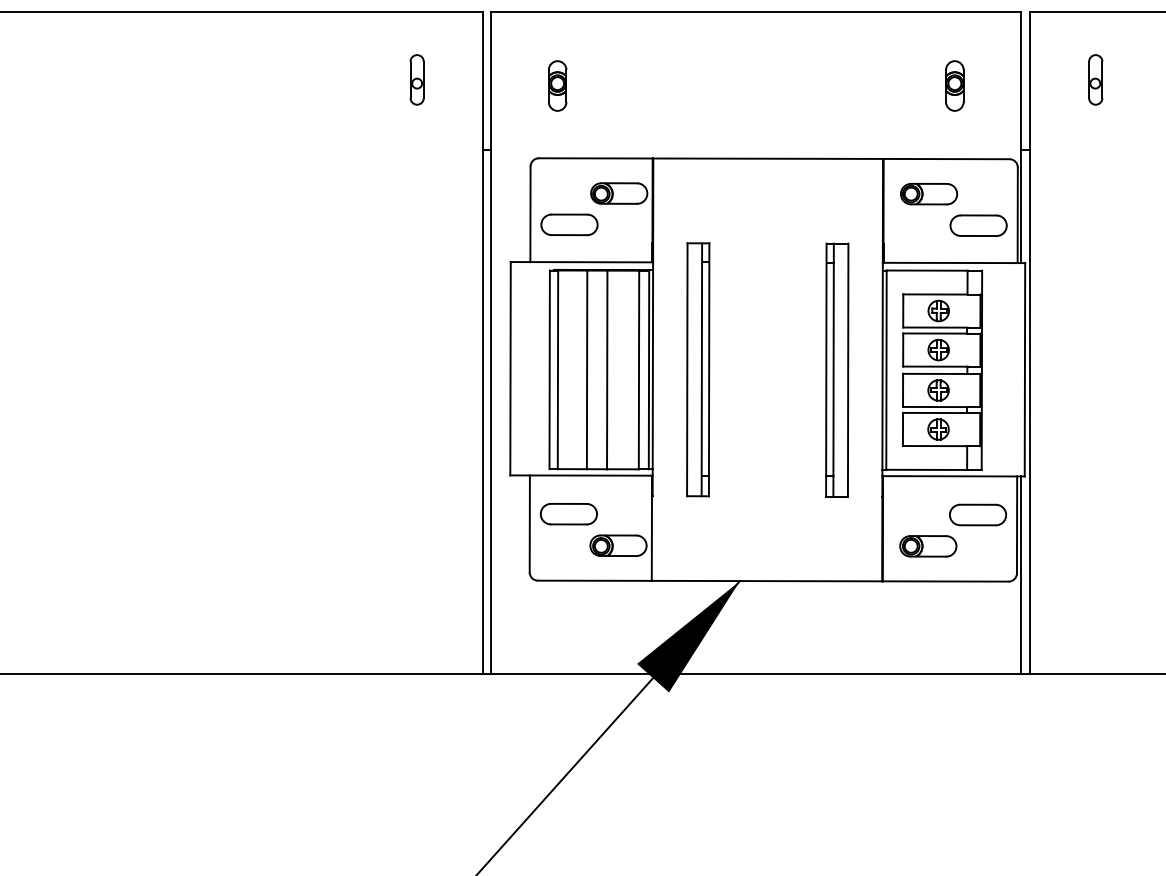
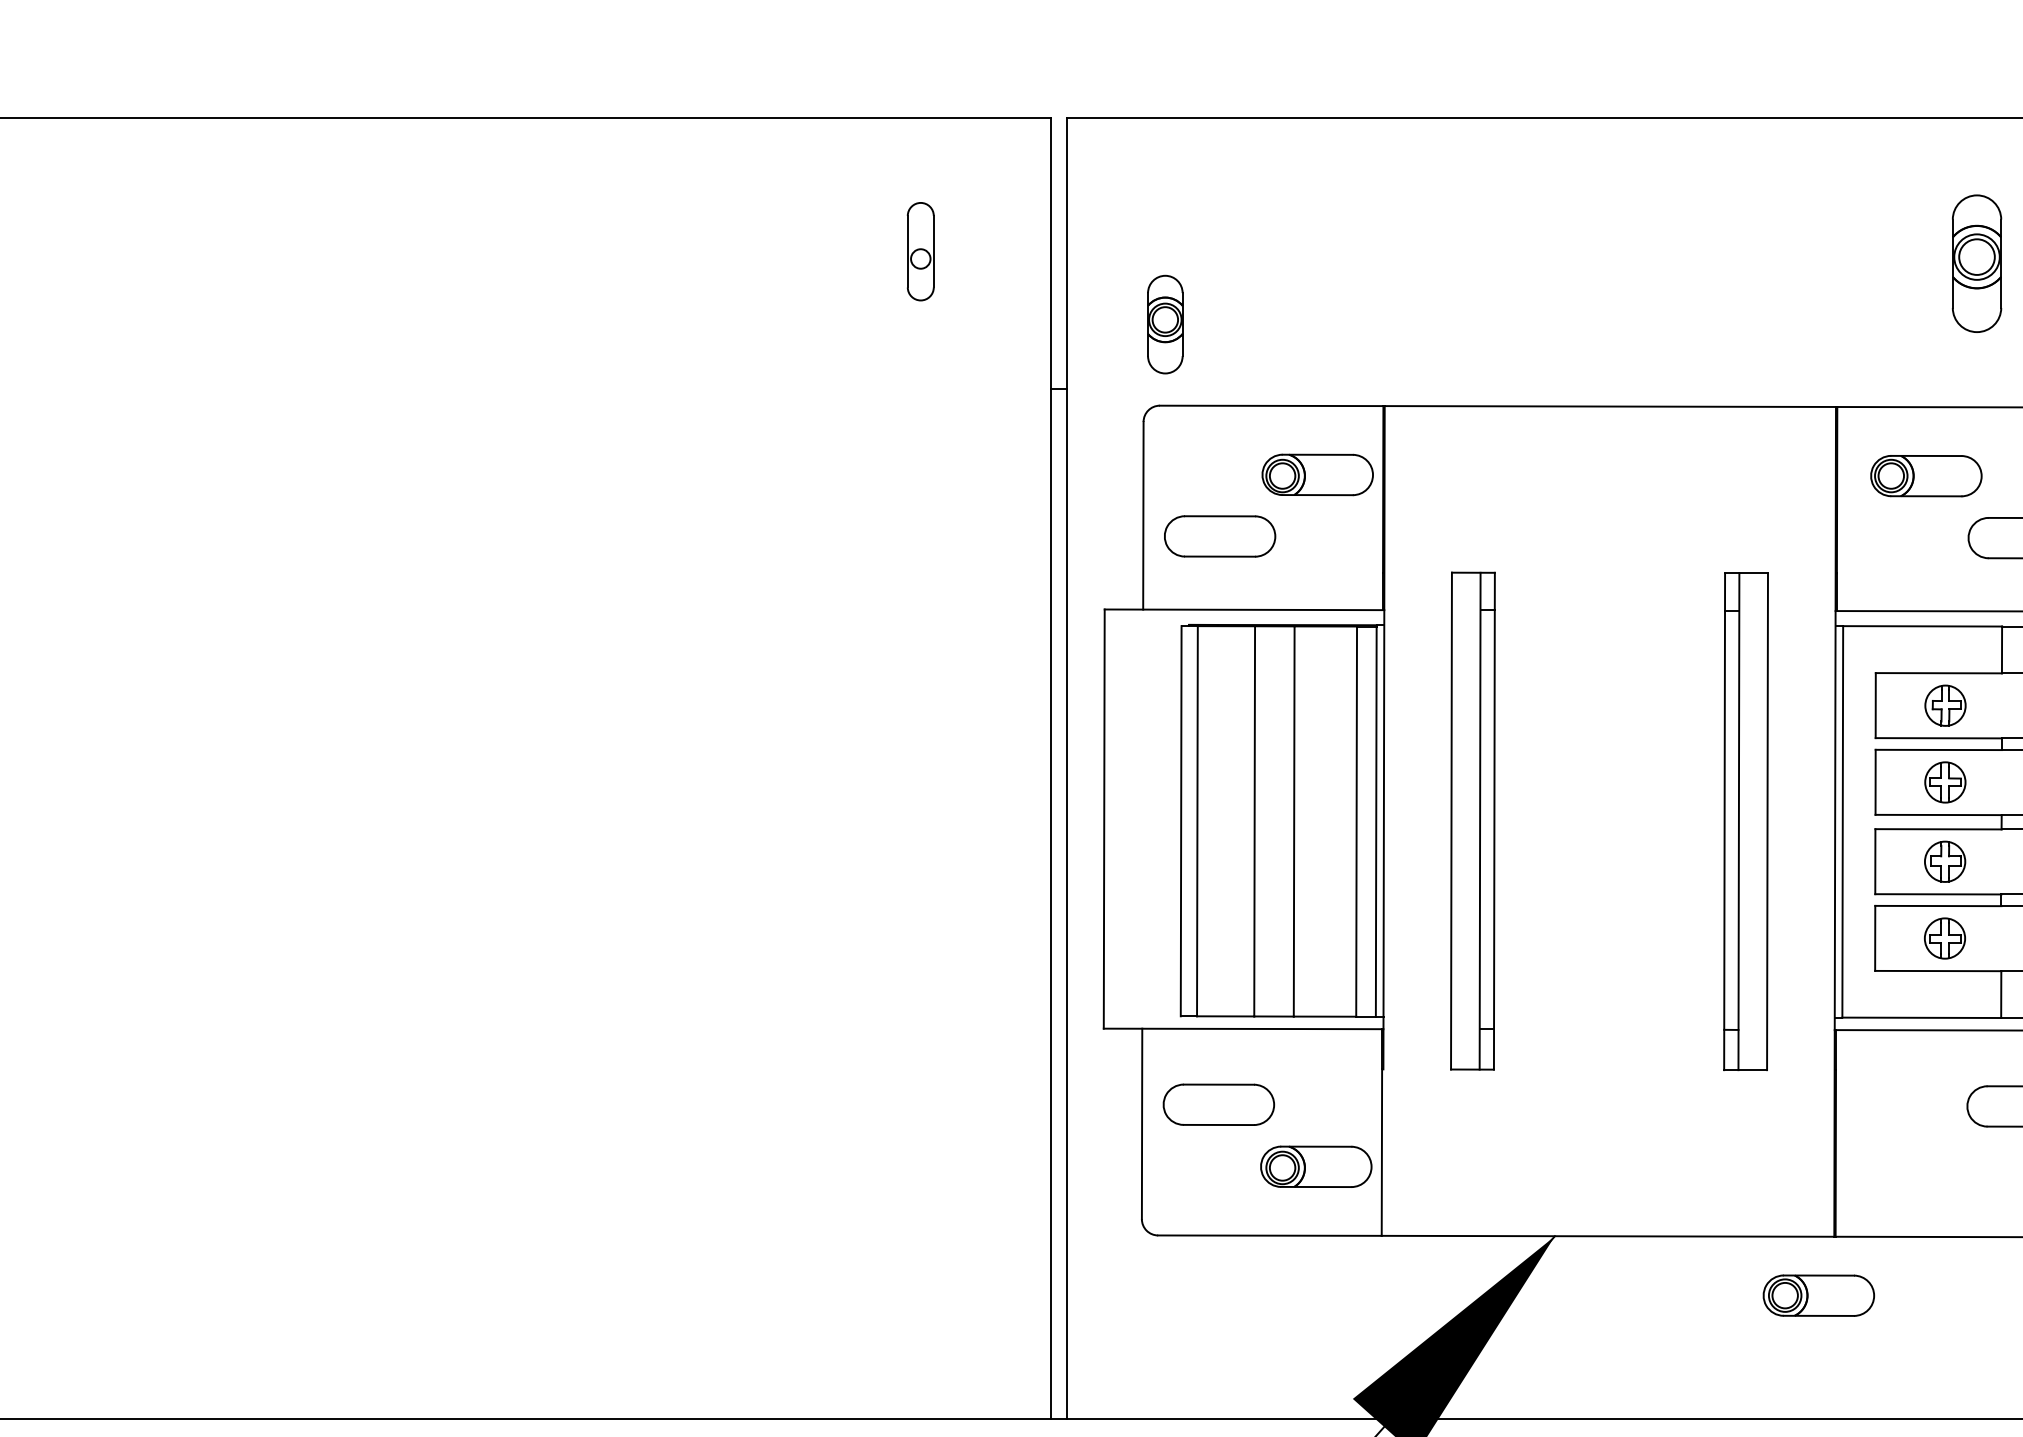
part: (557, 85) -> (1165, 323), moved
part: (954, 85) -> (1976, 262), size x1.4
part: (928, 546) -> (1819, 1296), moved

